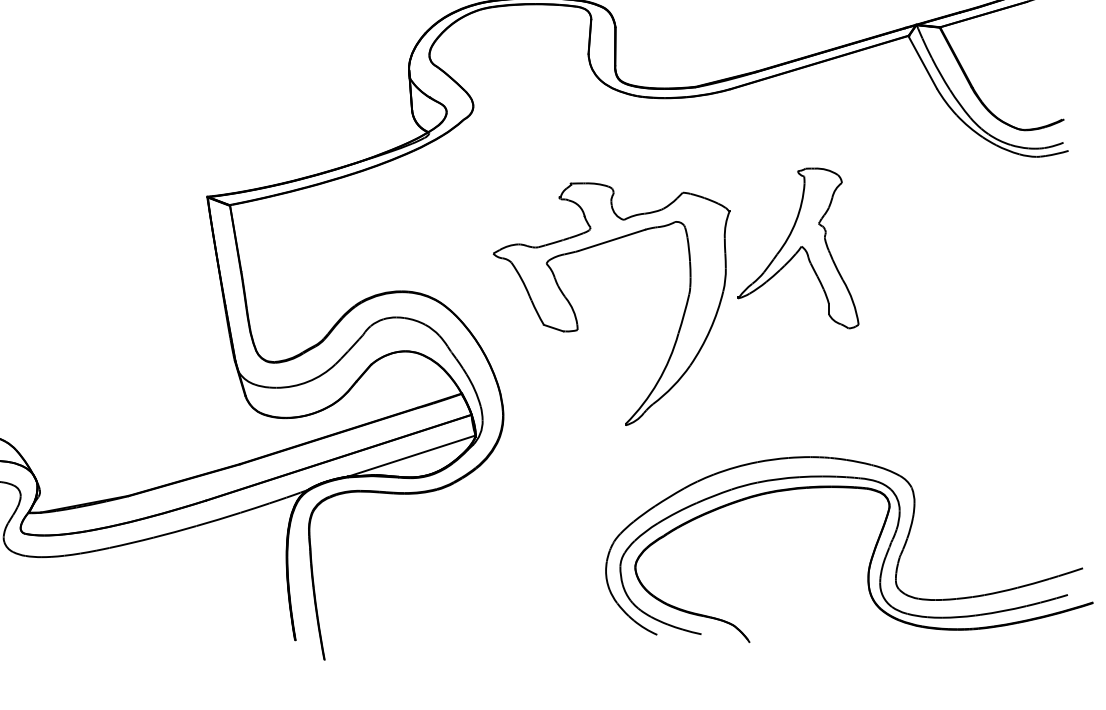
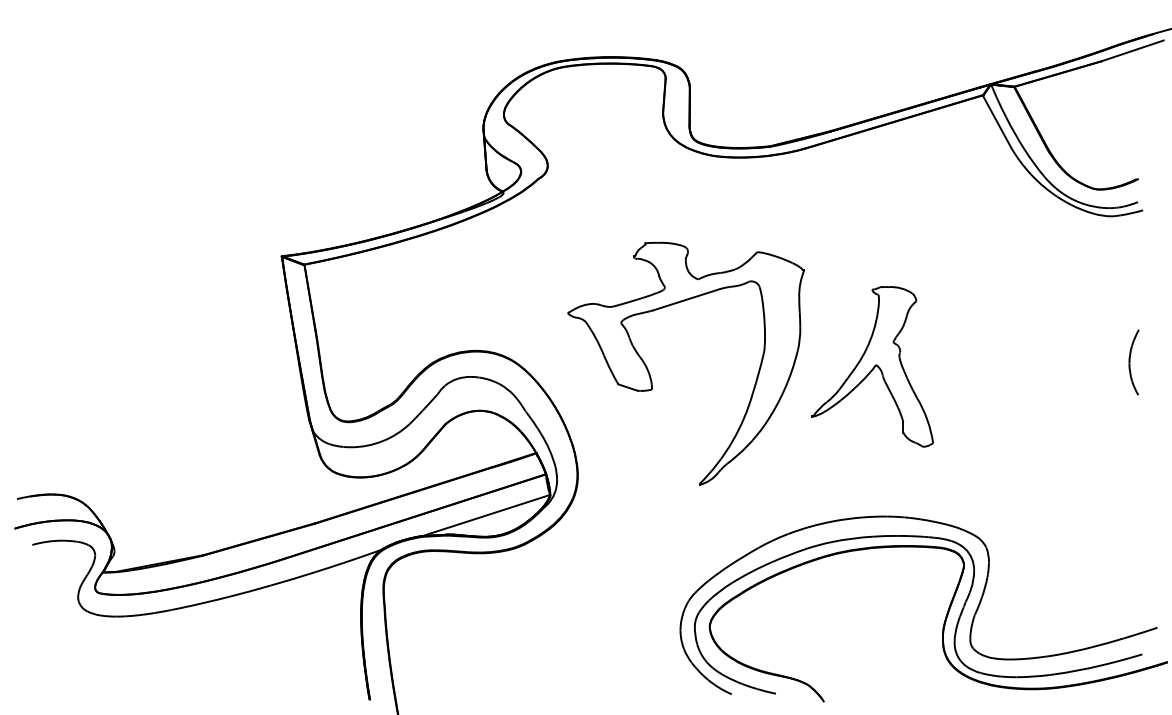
part: (798, 248) -> (872, 366), moved
part: (1059, 303) -> (1133, 362), added

